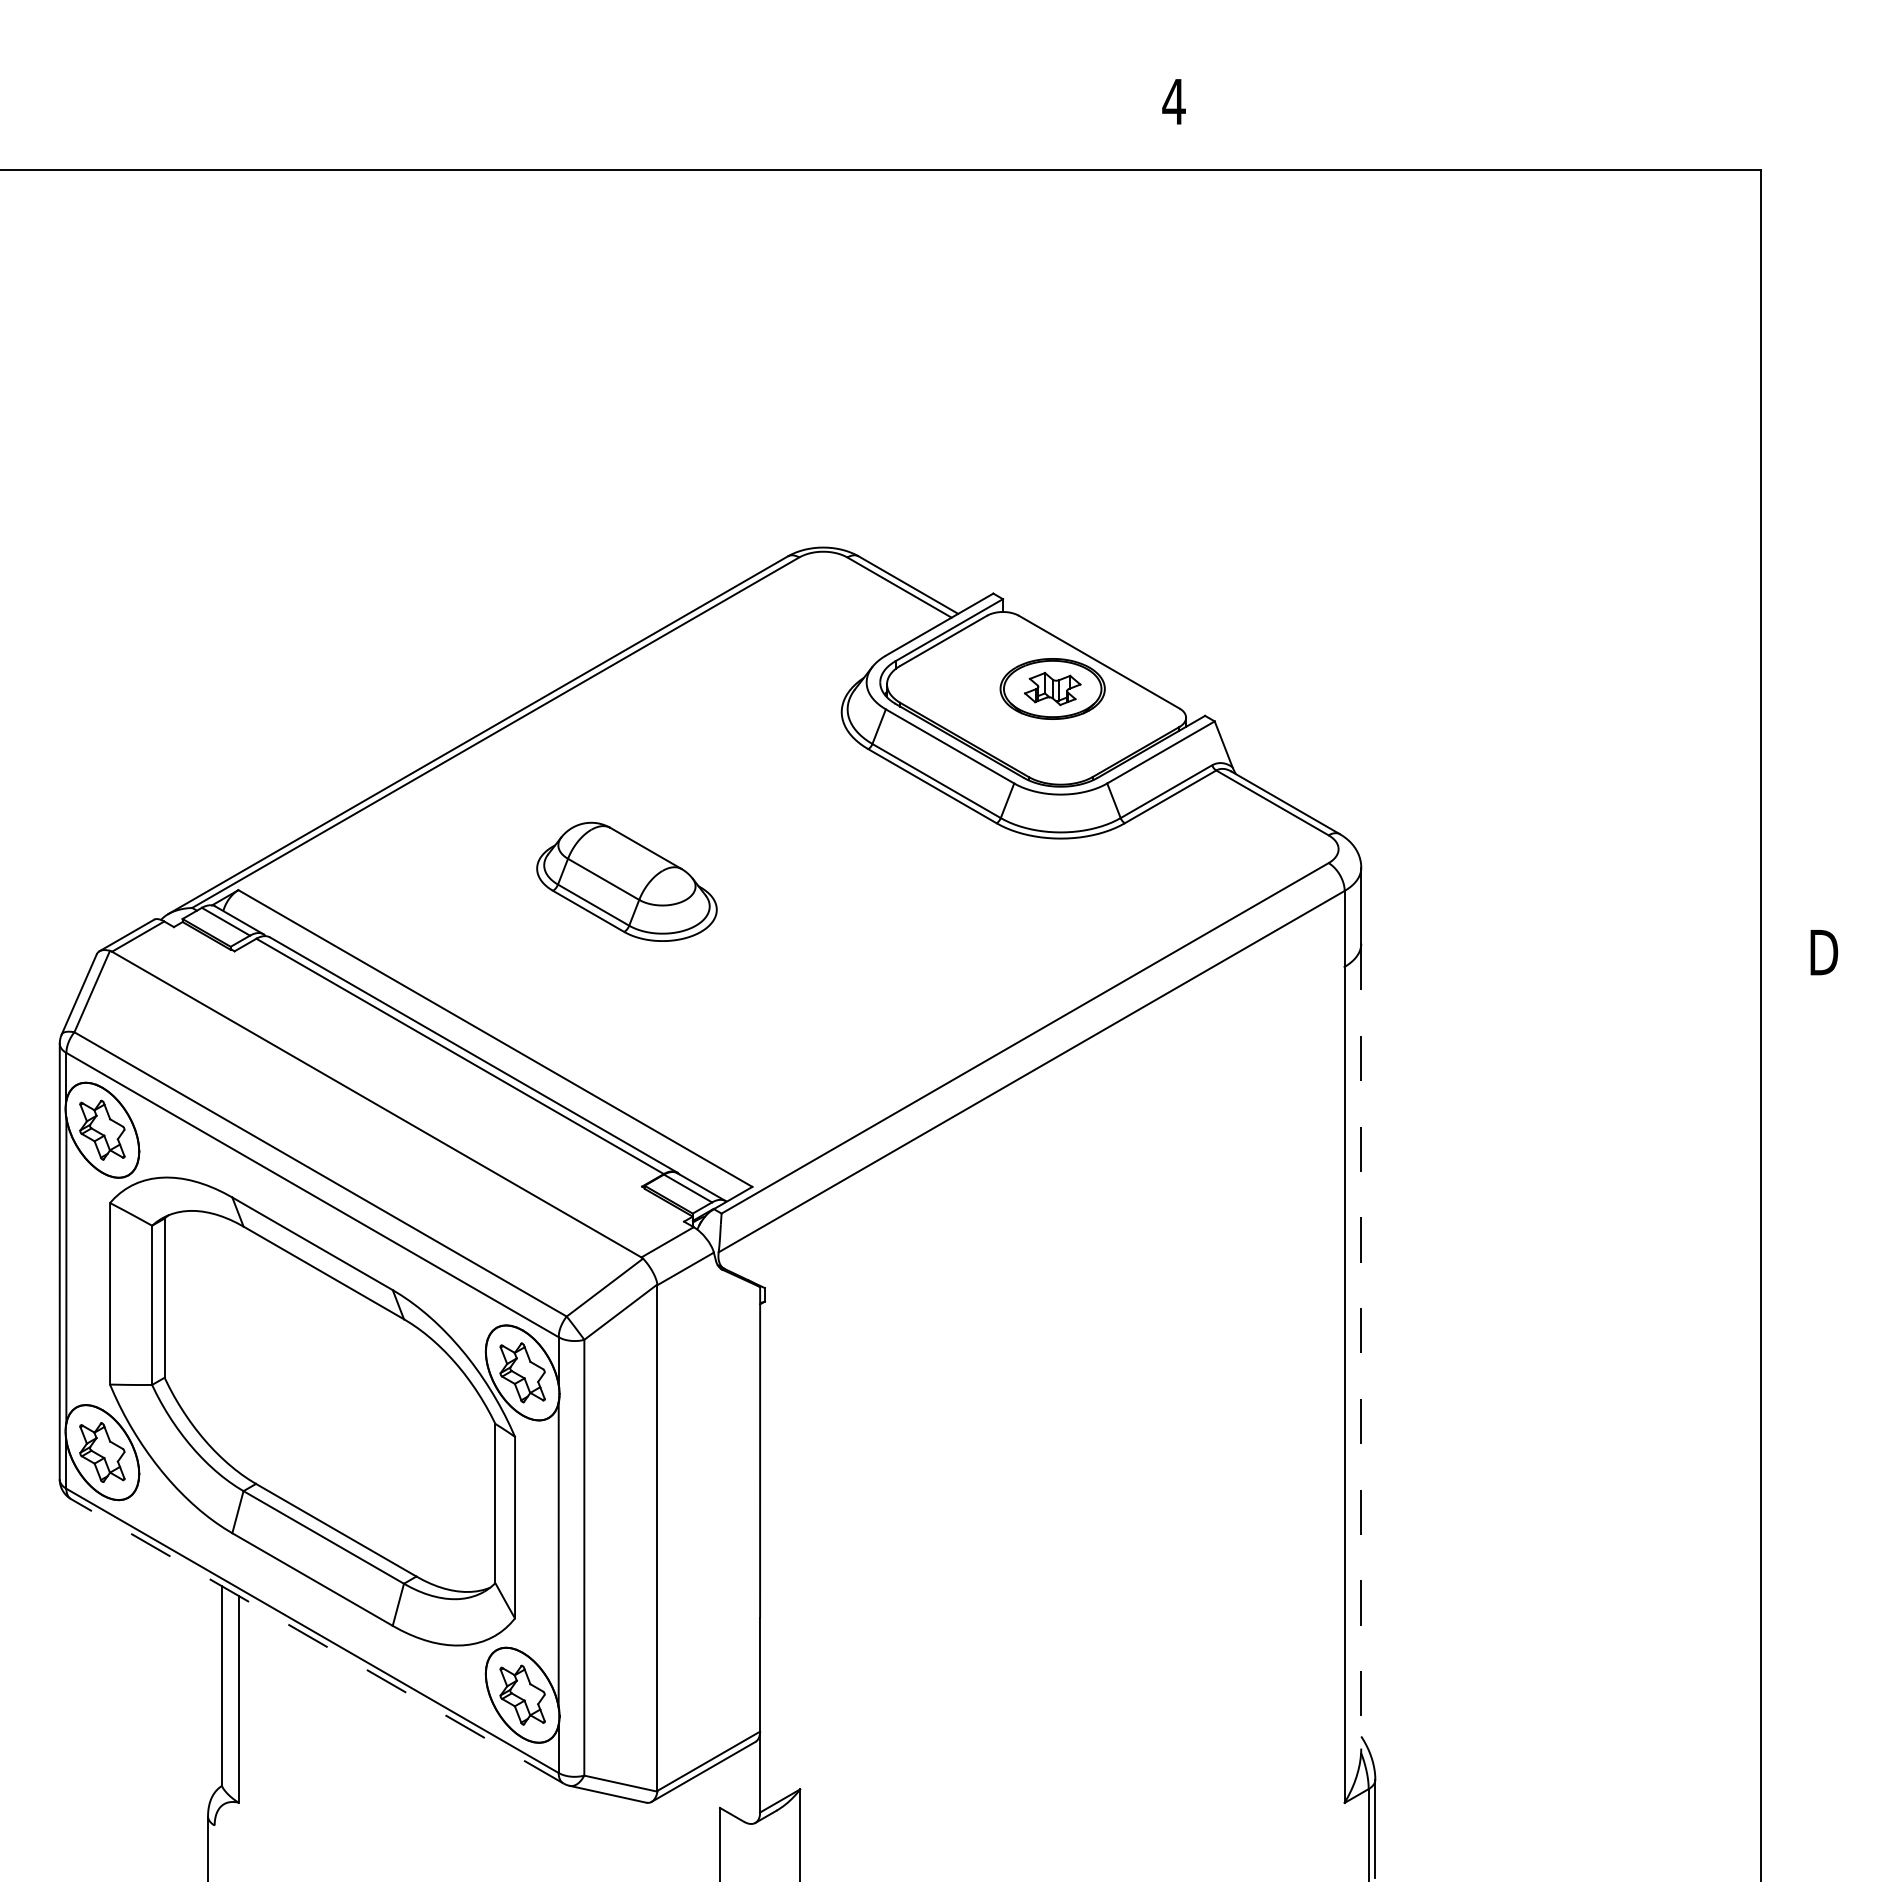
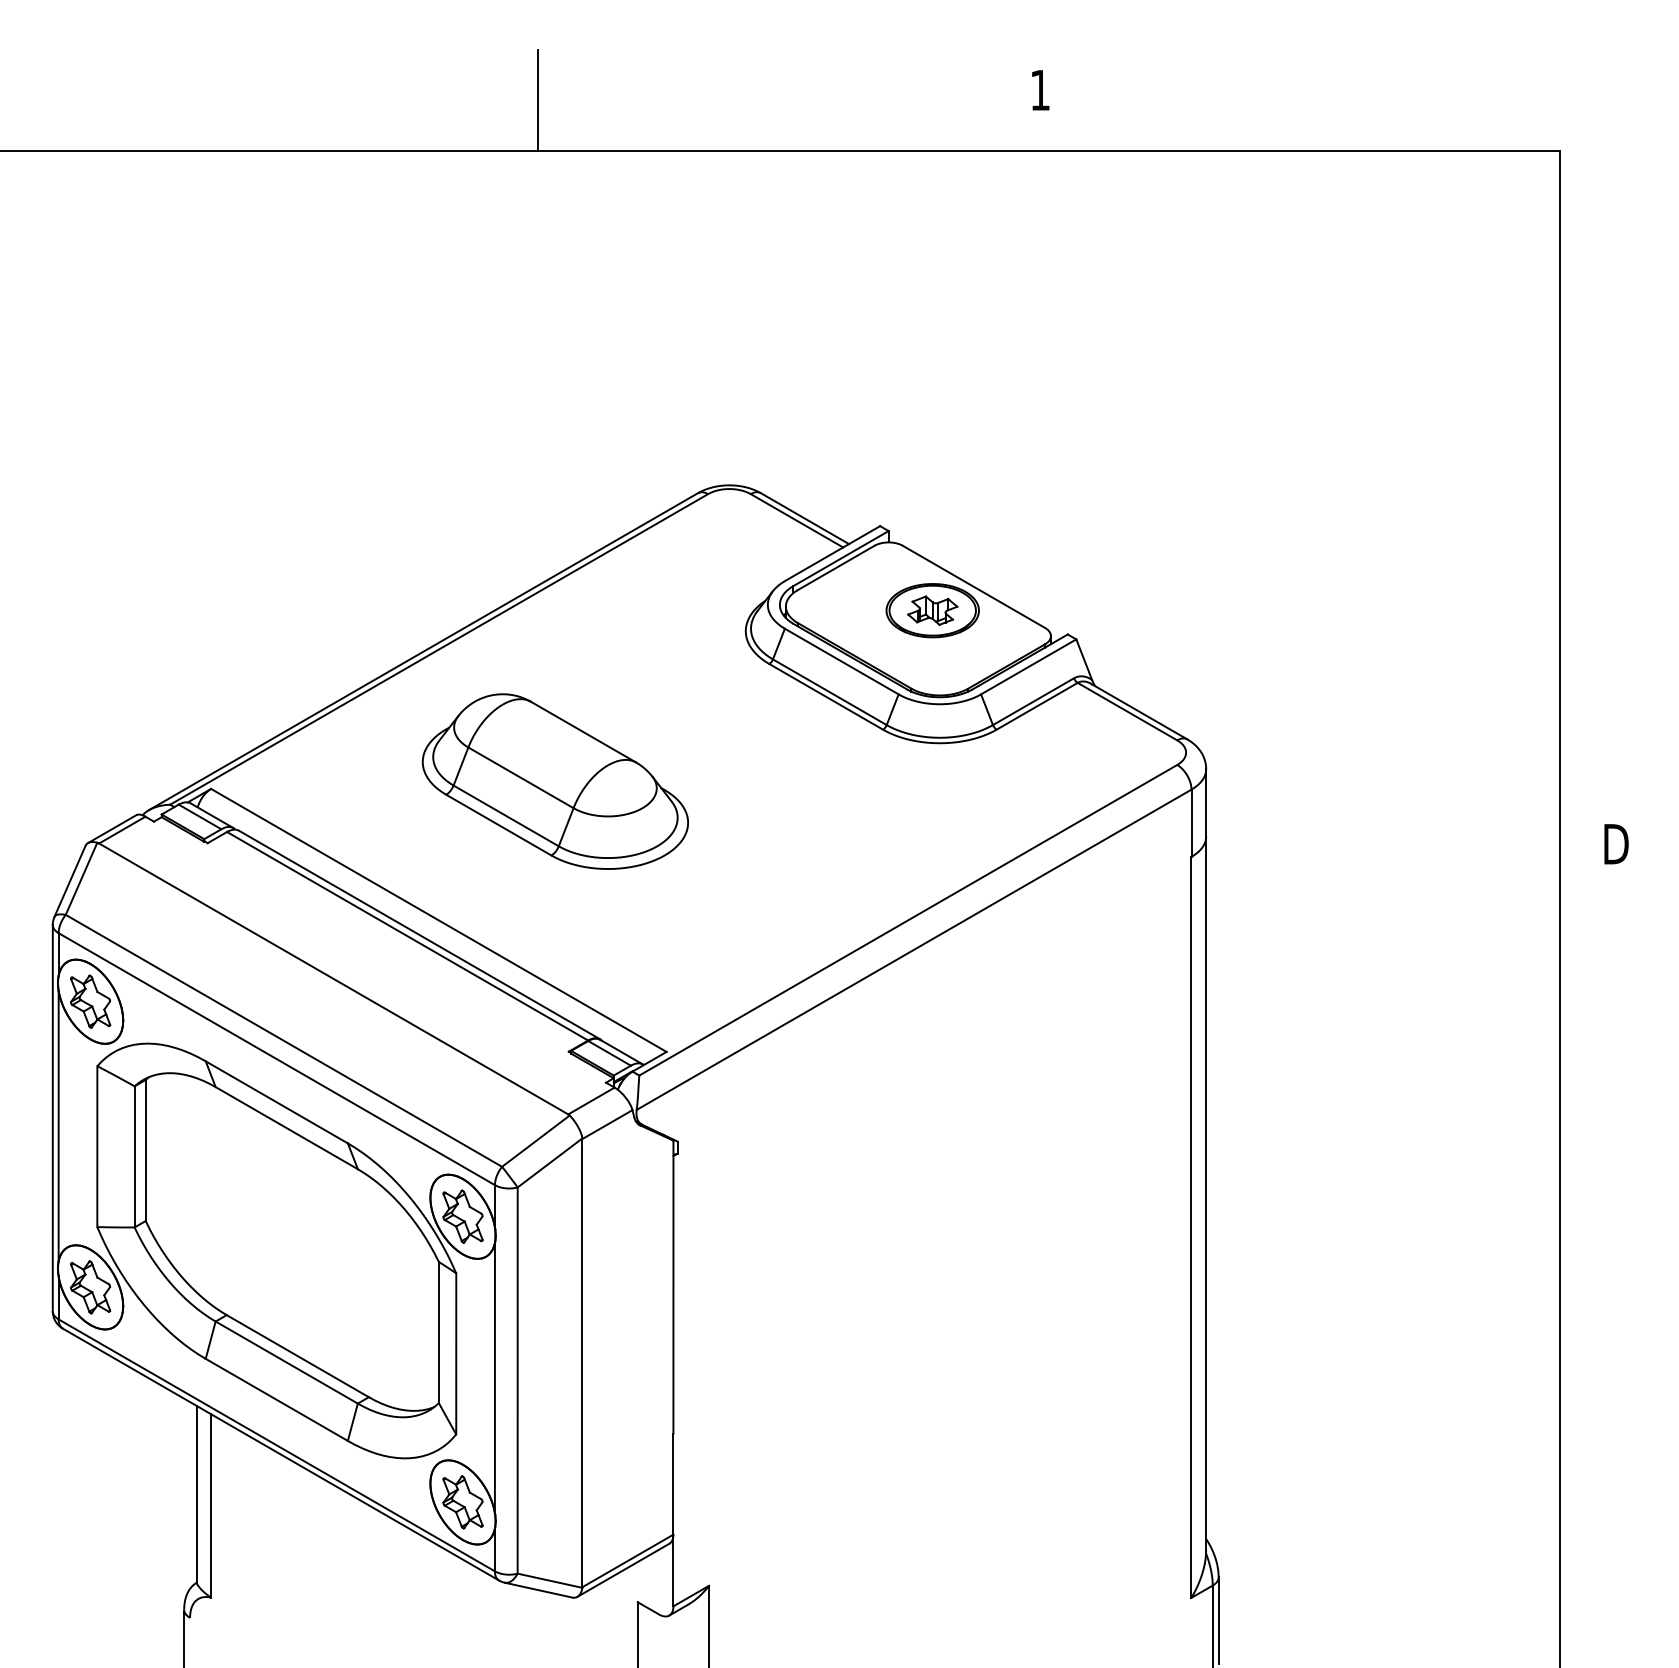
text: (1173, 101) -> (1039, 90), 4 -> 1
line: (607, 112) -> (538, 99), added
part: (626, 881) -> (555, 781), size x1.67
line: (1361, 1347) -> (1206, 1194), dashed -> solid
line: (316, 1641) -> (280, 1454), dashed -> solid

